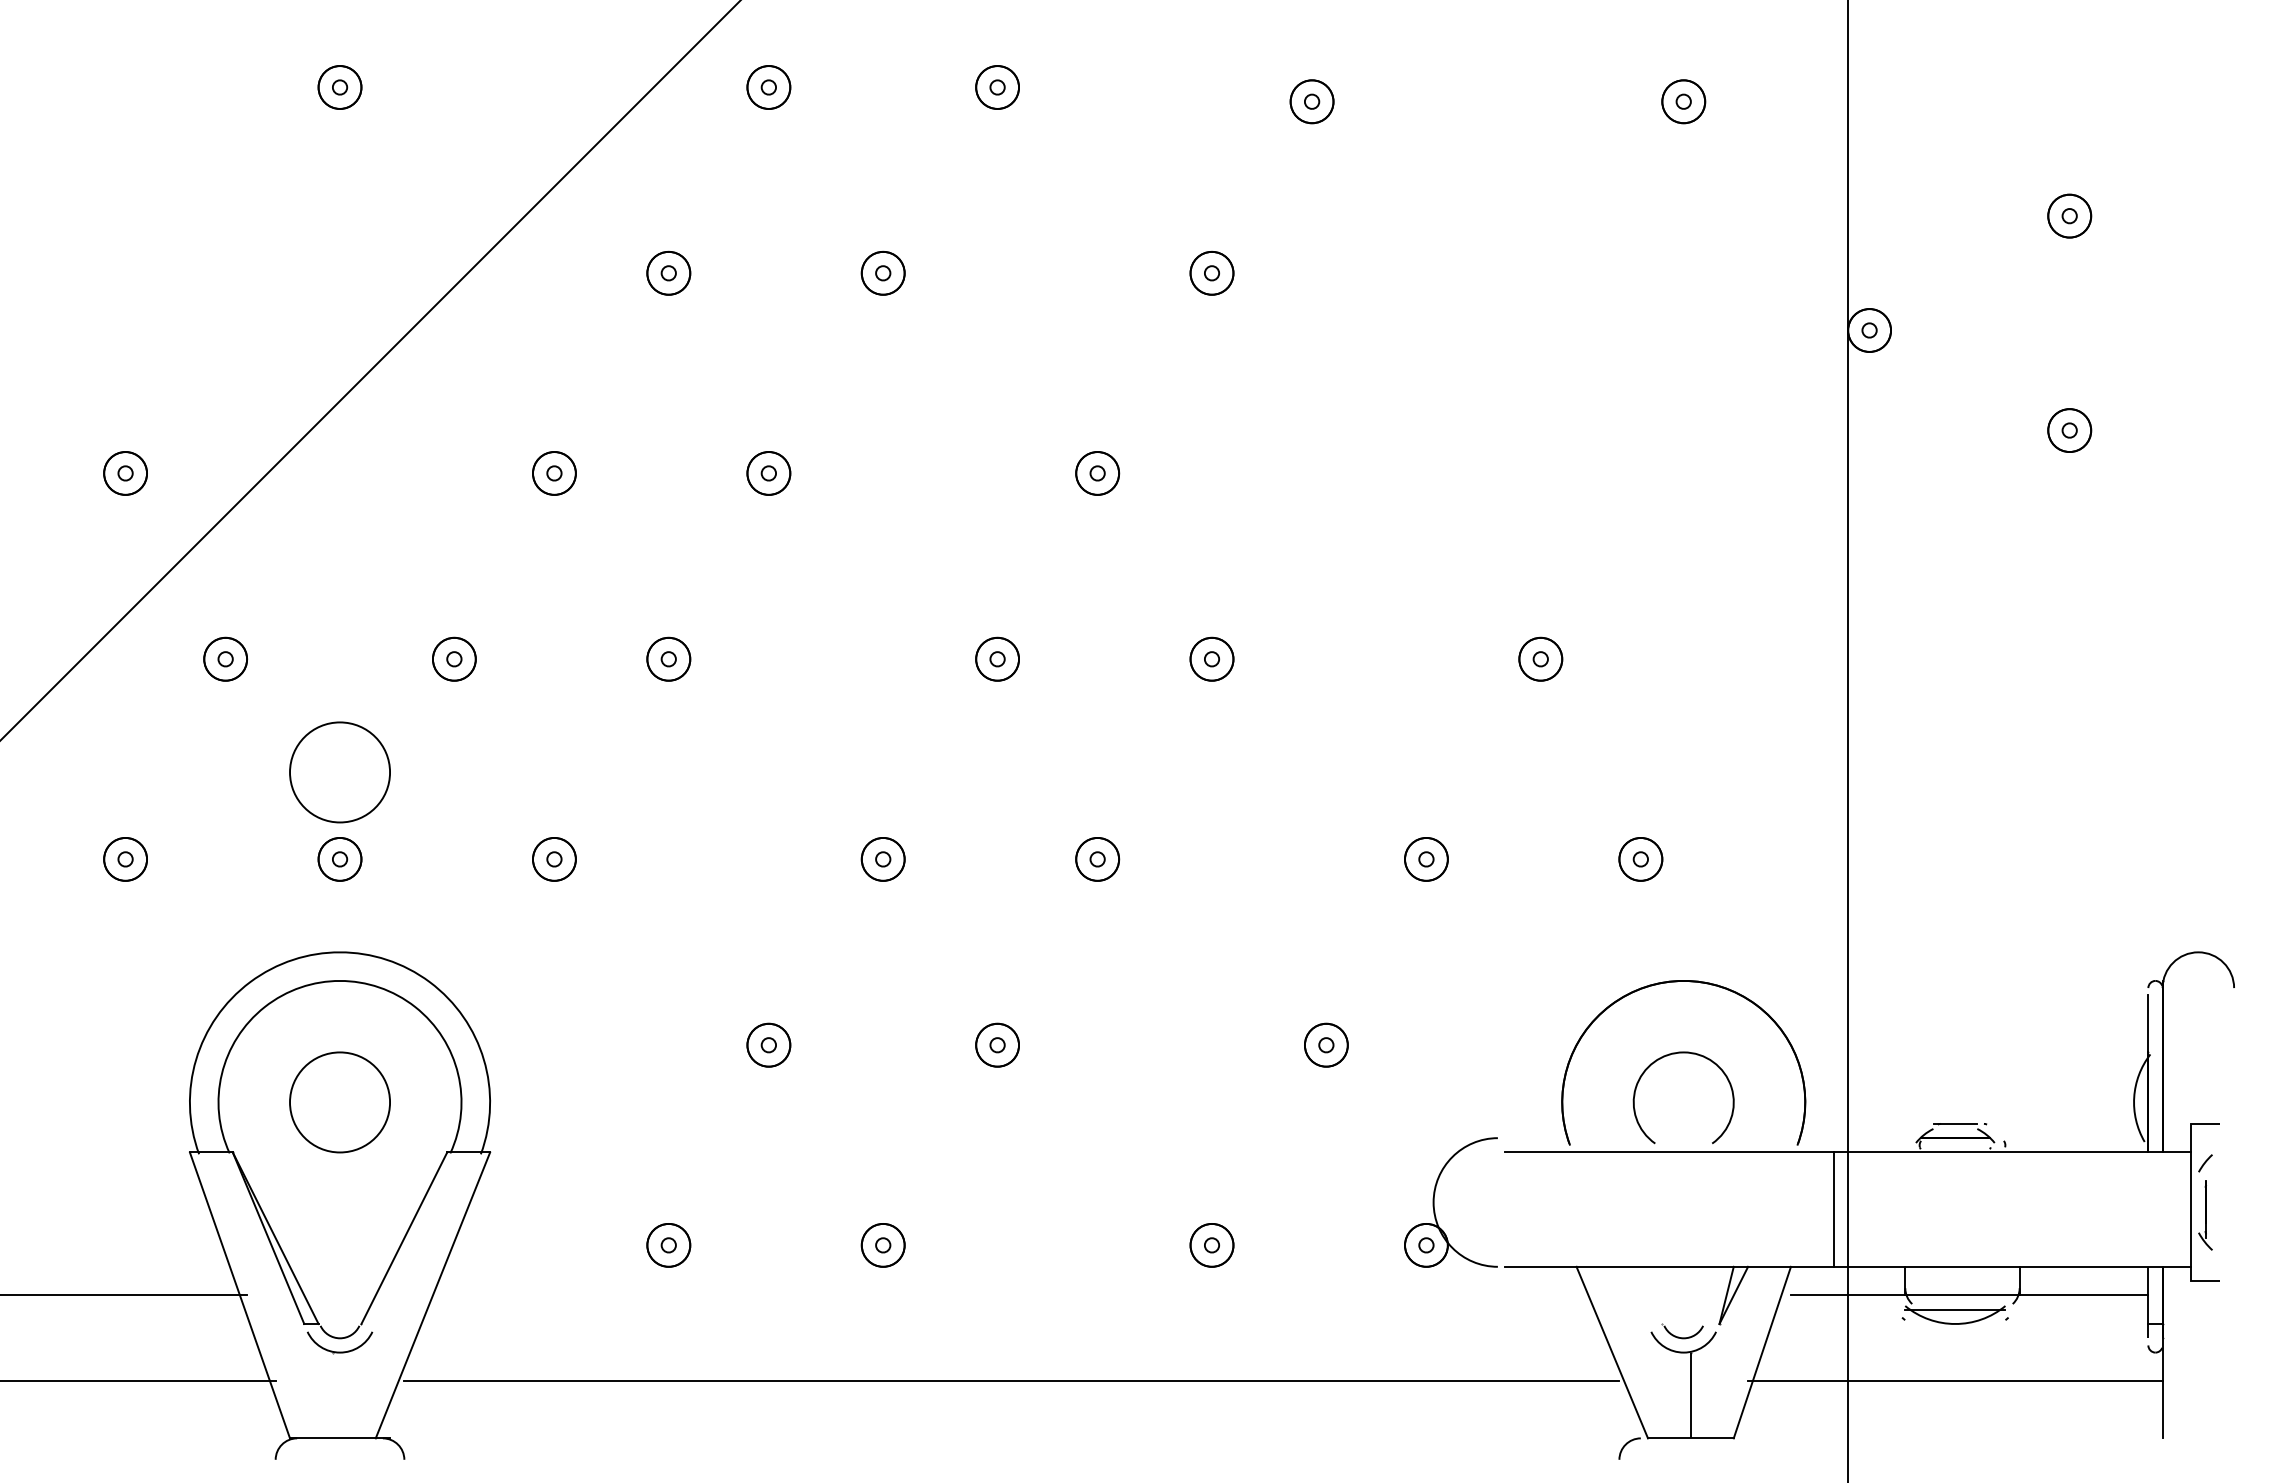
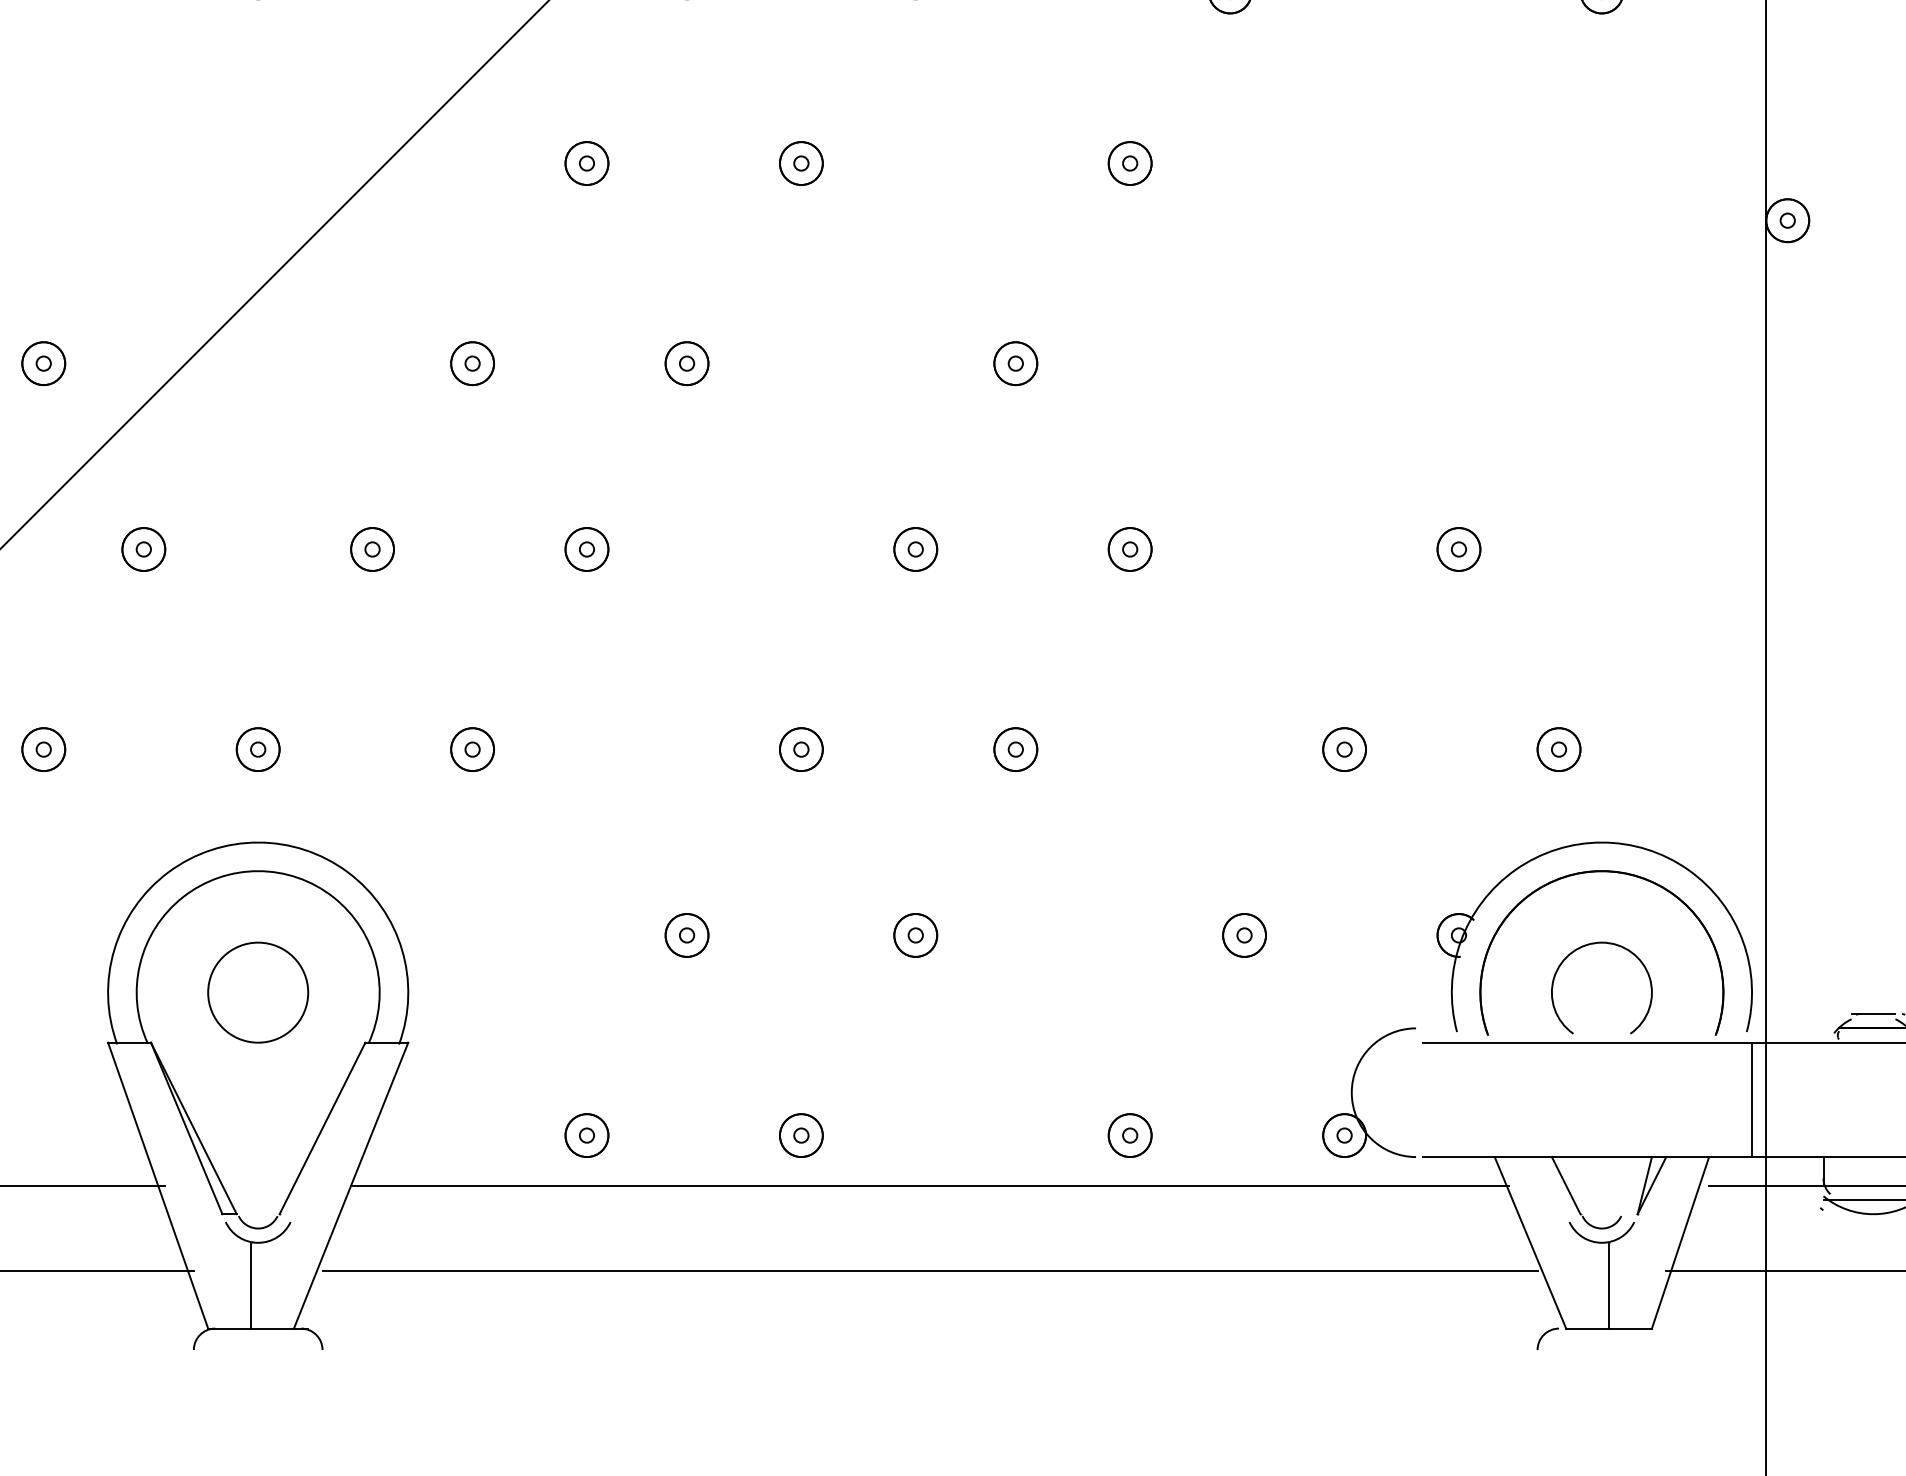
part: (339, 772) -> (257, 662), removed
part: (1660, 955) -> (1578, 845), added
line: (1011, 1295) -> (929, 1185), added
line: (1647, 1295) -> (1565, 1185), added
line: (332, 1395) -> (250, 1285), added

